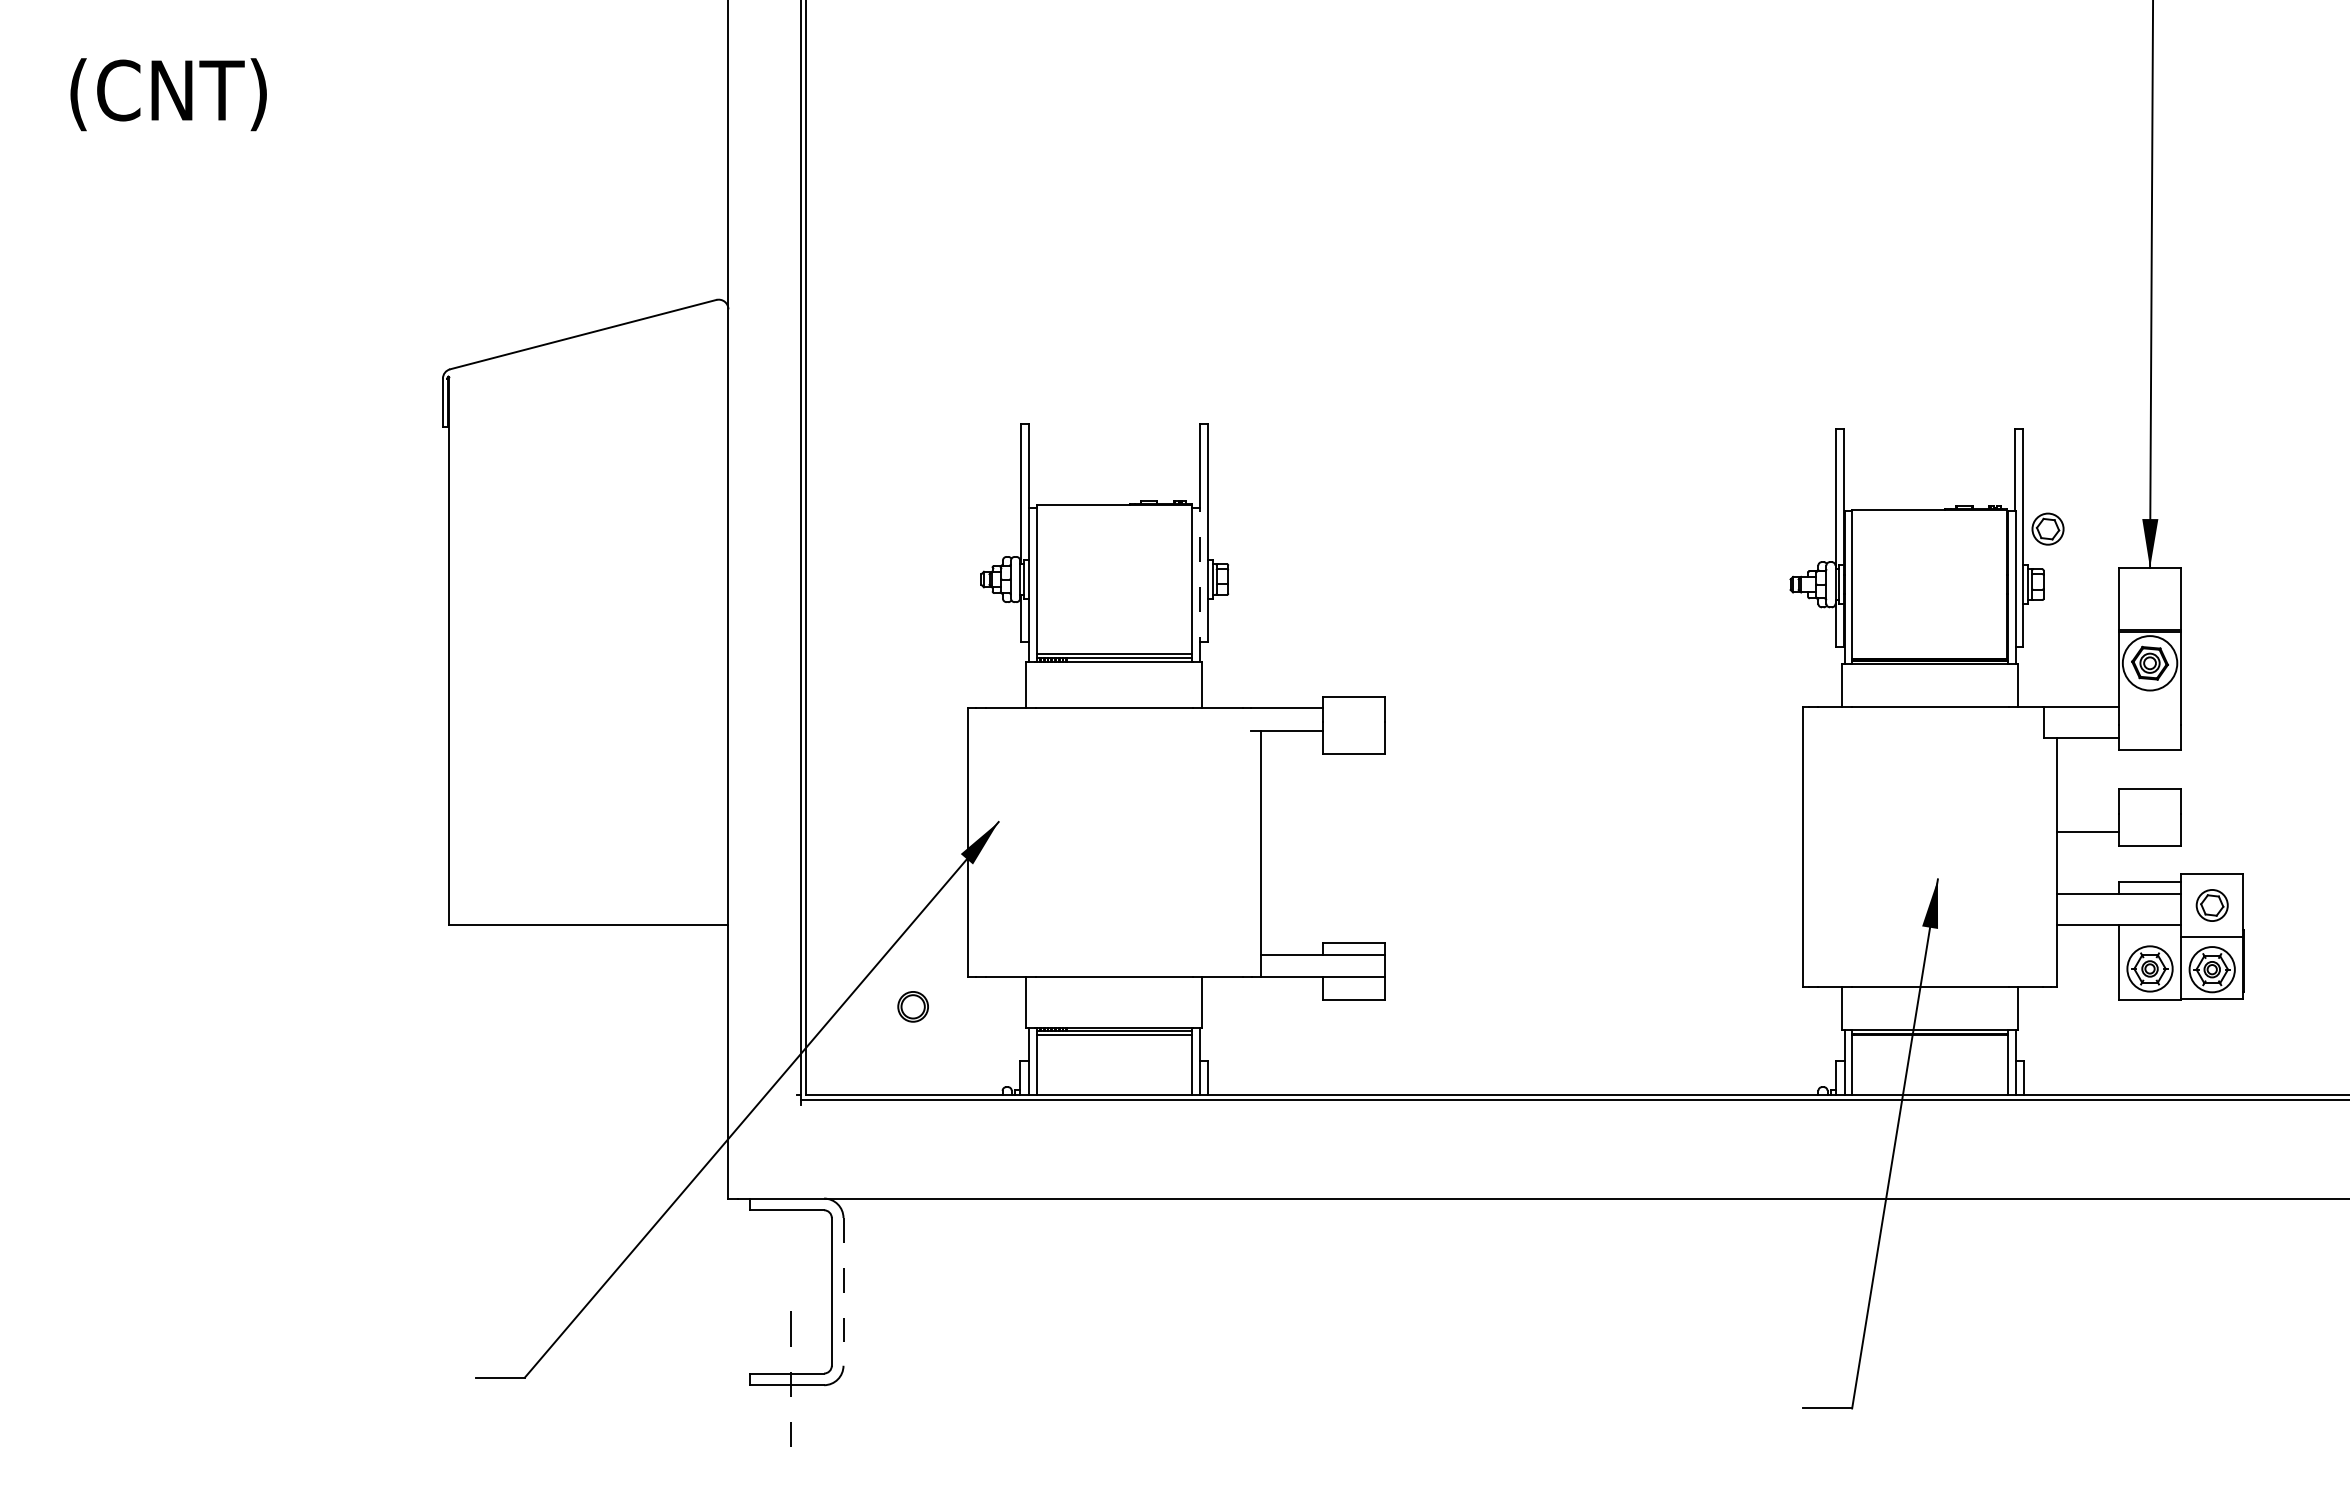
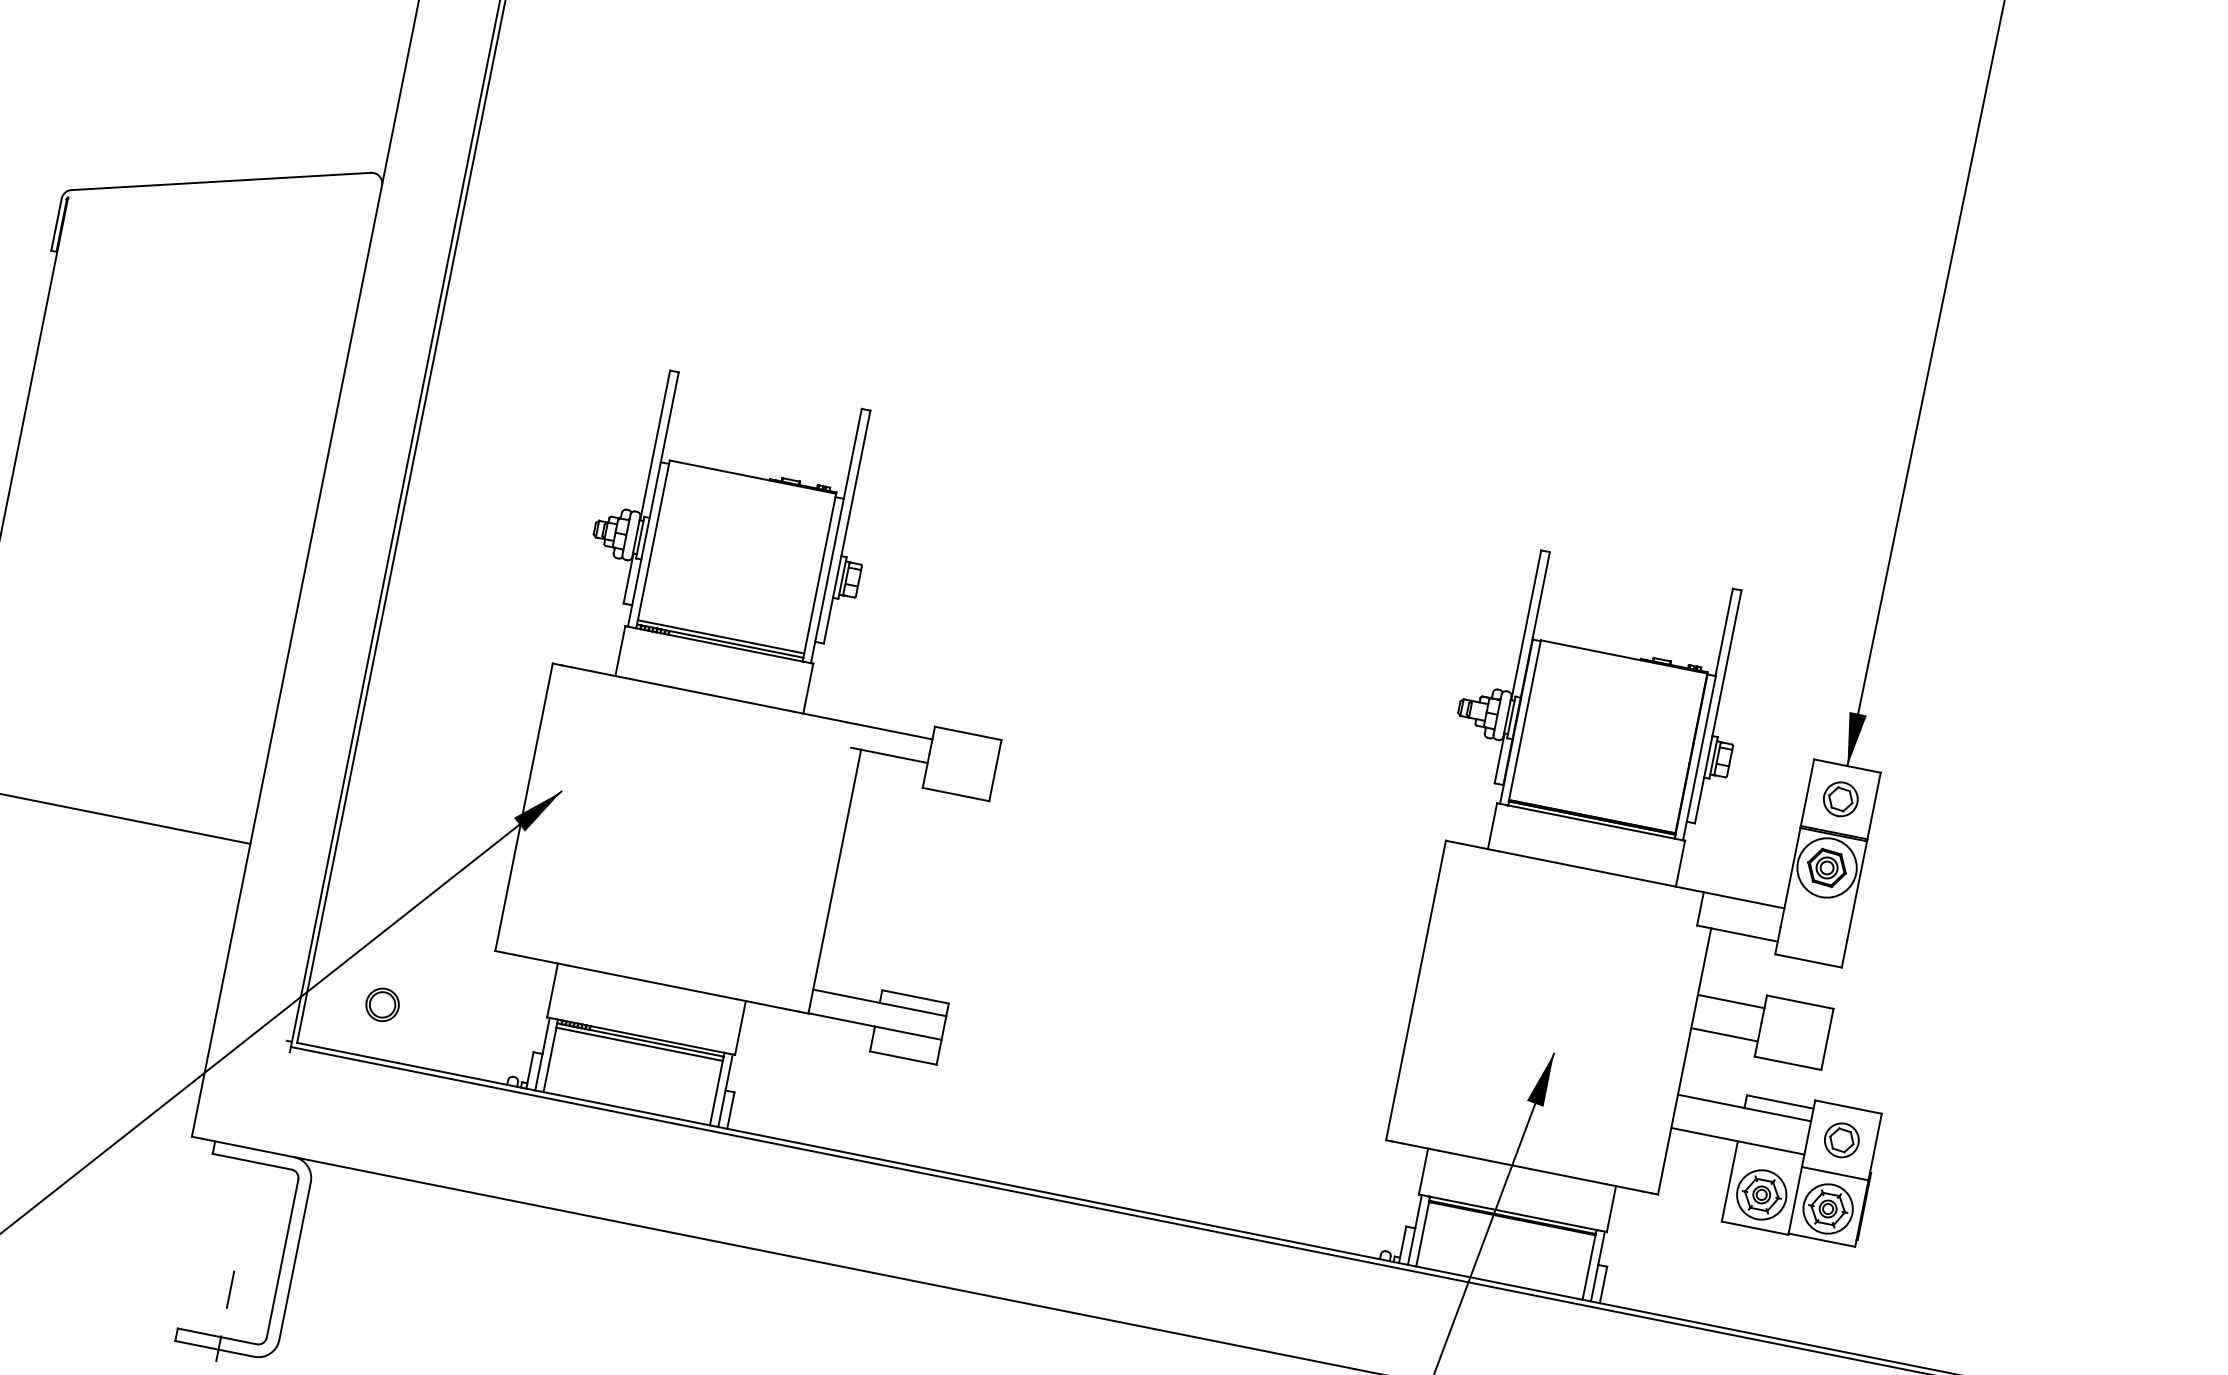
part: (2047, 528) -> (1840, 798), moved
line: (1199, 584) -> (827, 580), dashed -> solid
line: (2087, 800) -> (1730, 1001), added
part: (912, 1006) -> (381, 1004), moved
line: (843, 1291) -> (295, 1260), dashed -> solid

